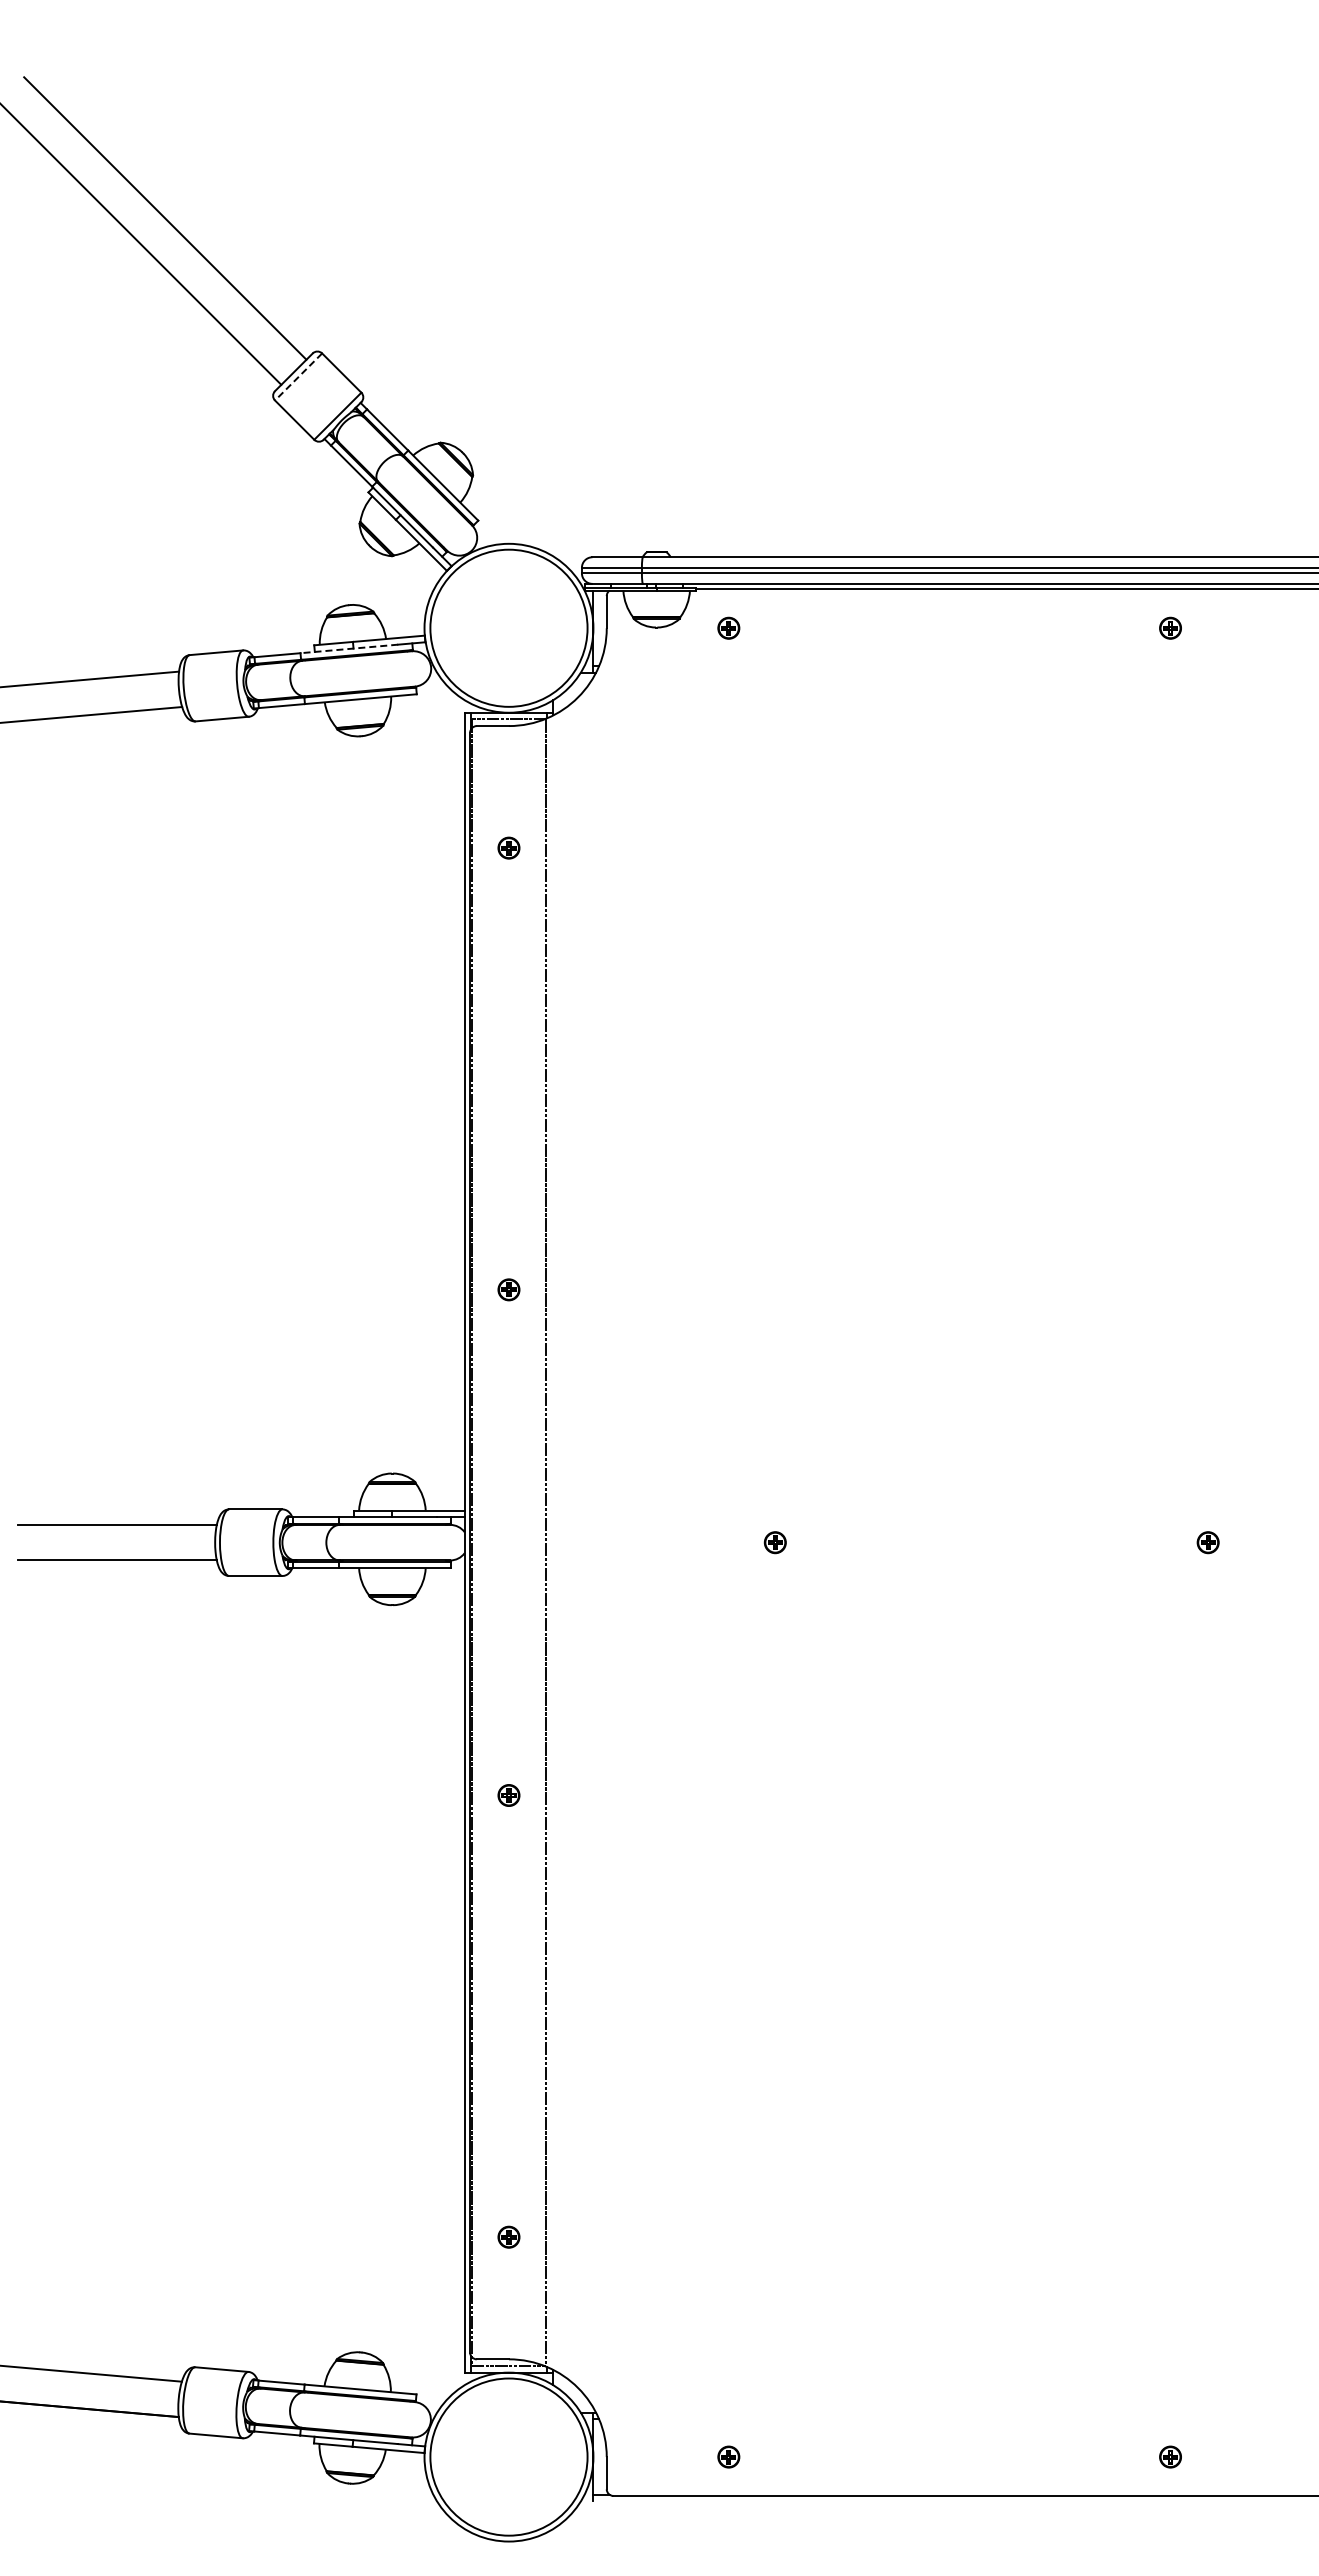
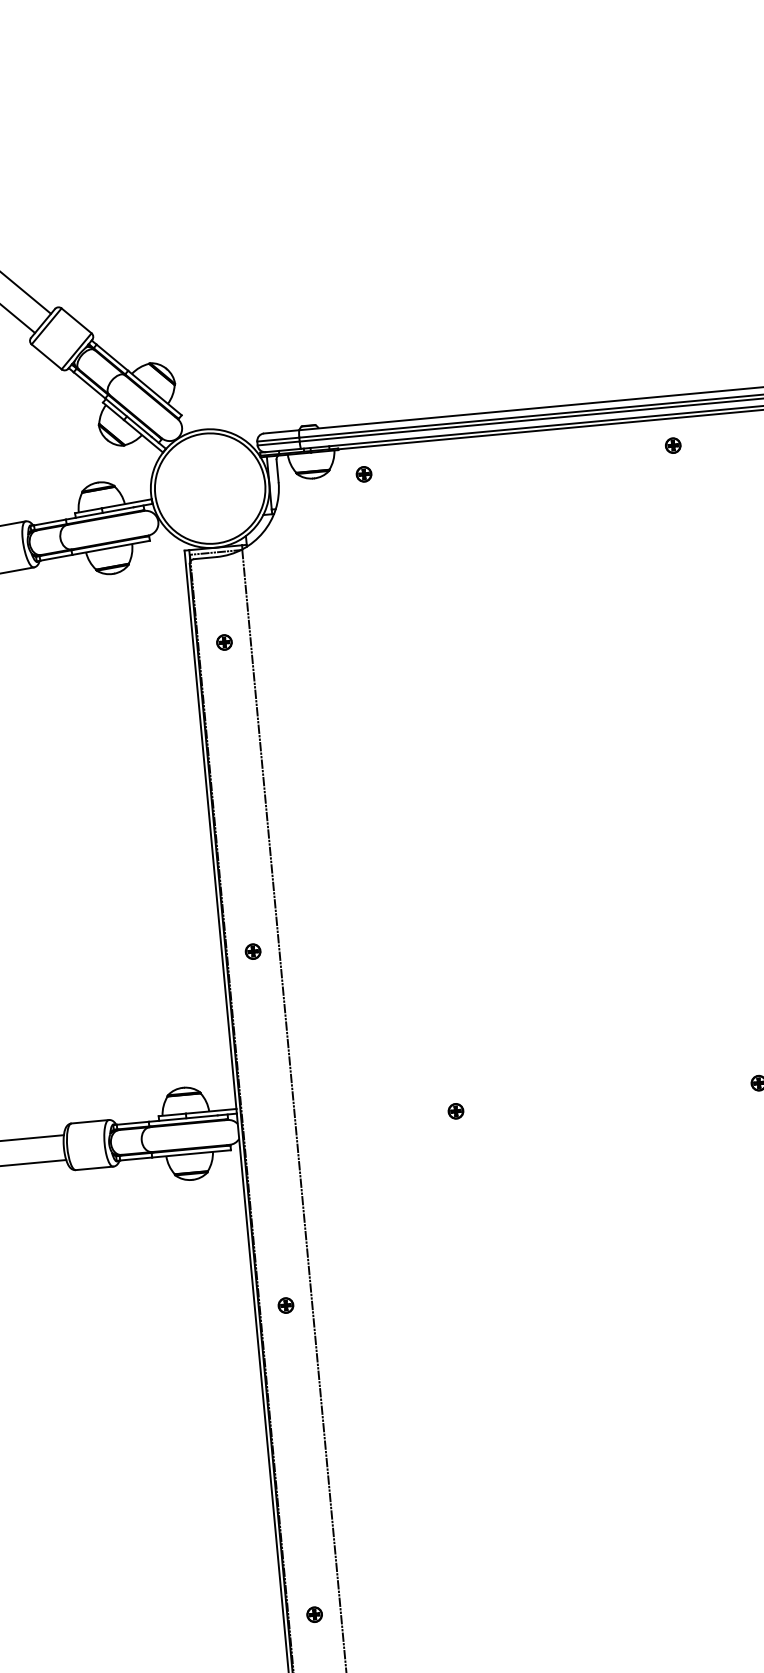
line: (298, 377) -> (46, 326), dashed -> solid
line: (348, 648) -> (99, 513), dashed -> solid

